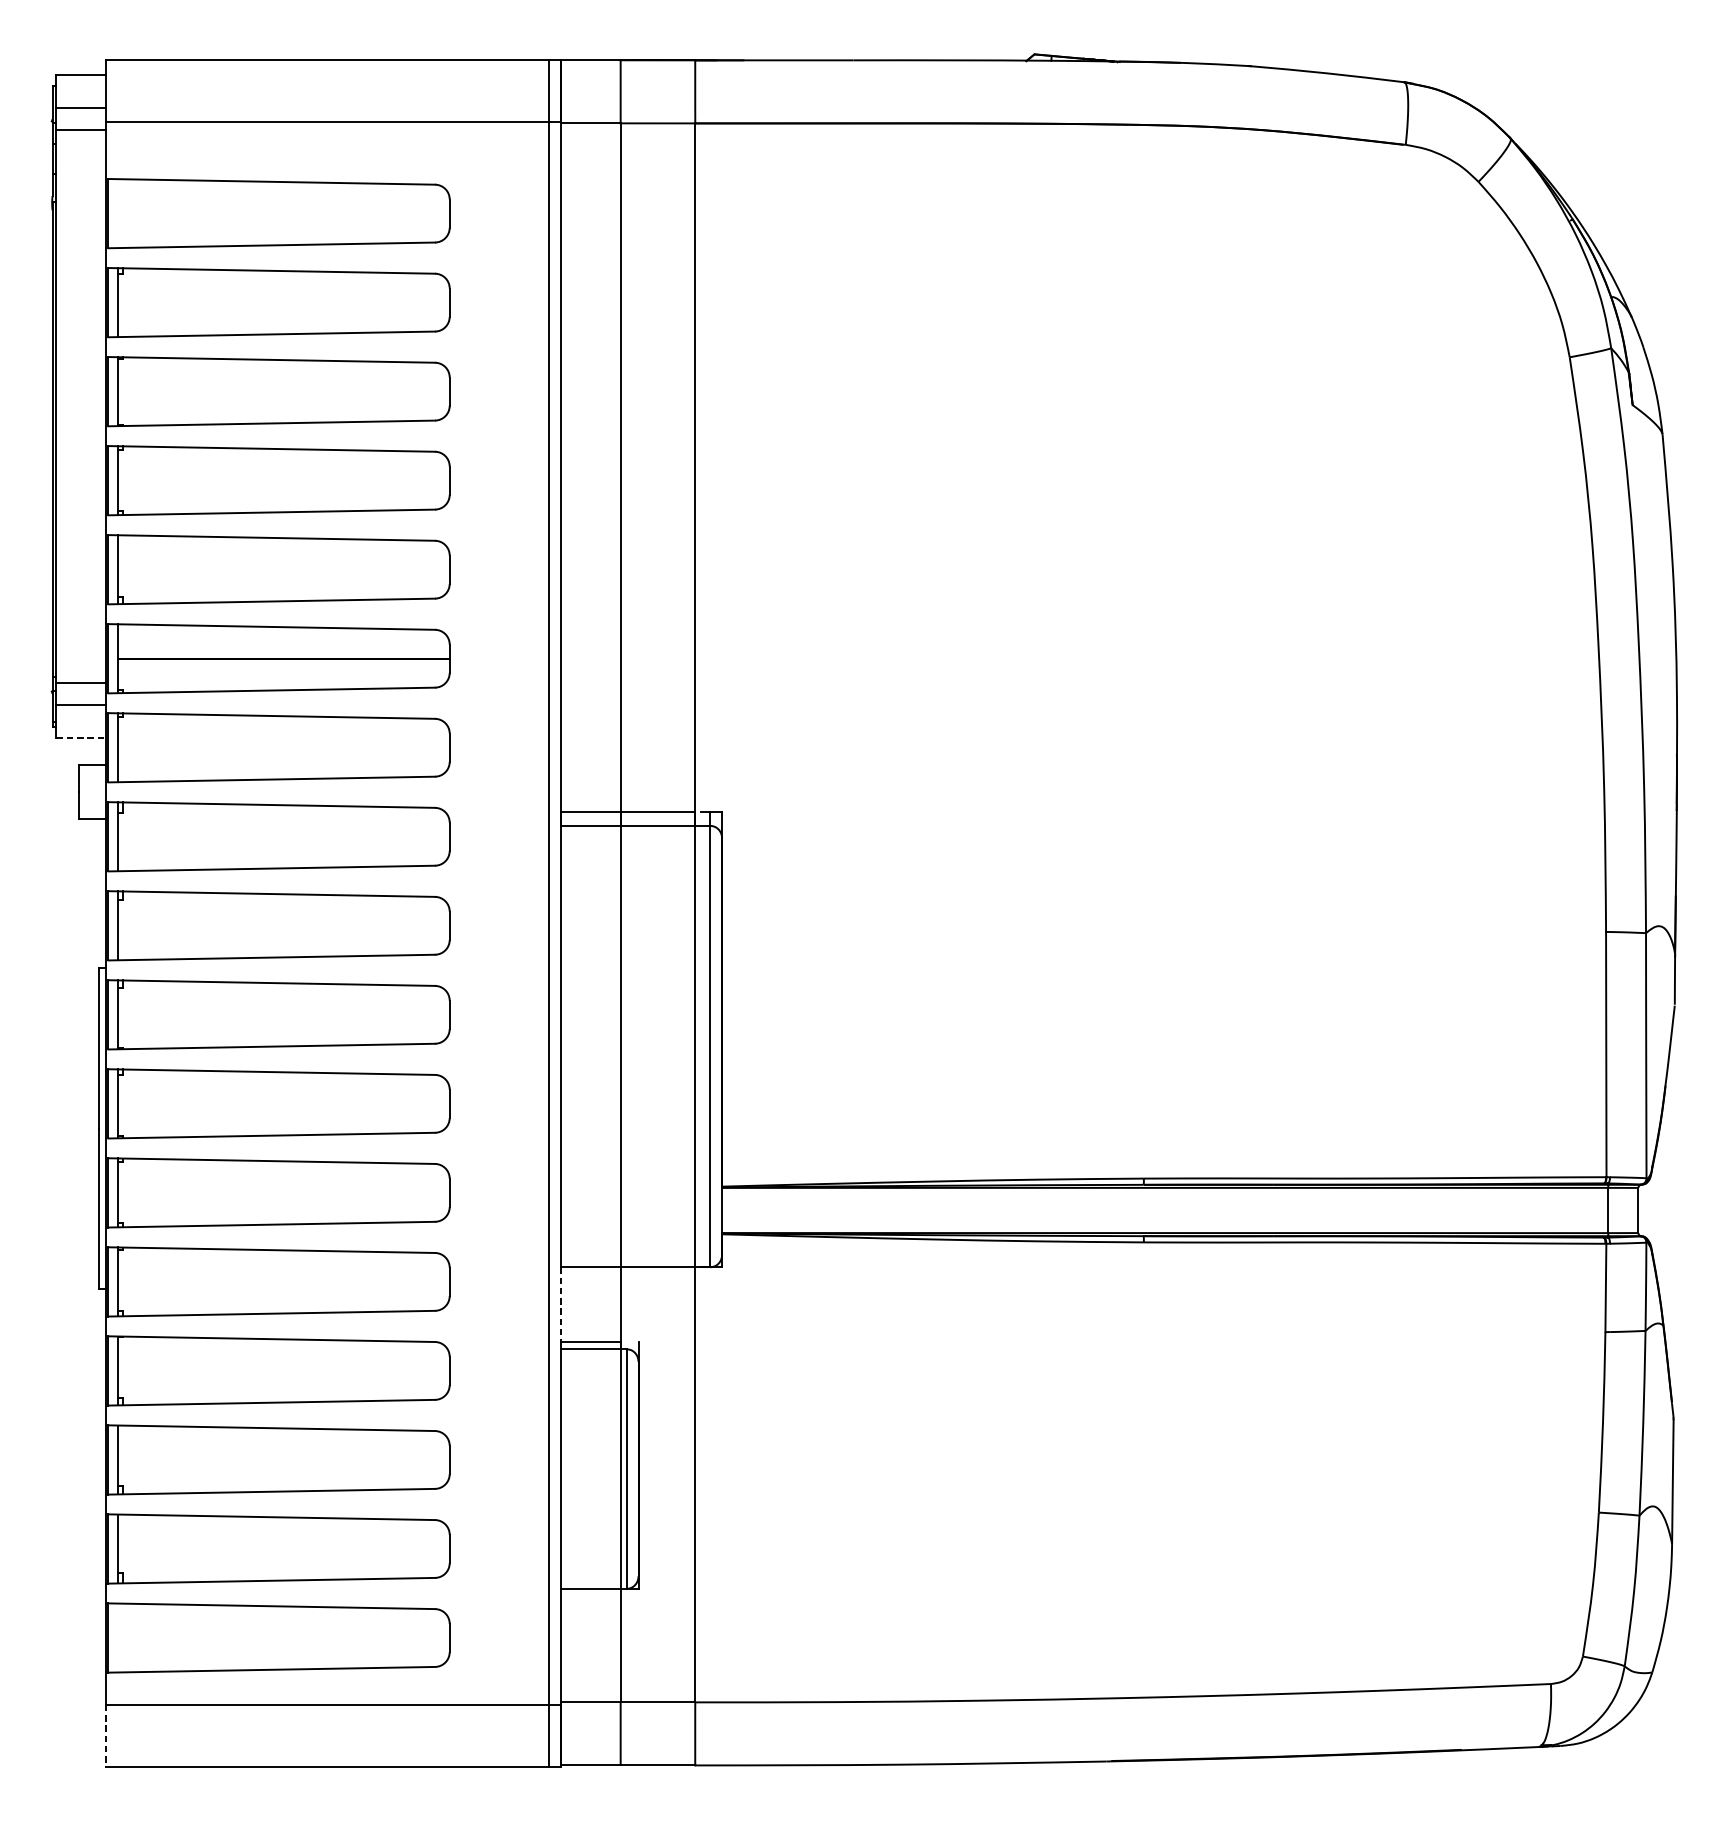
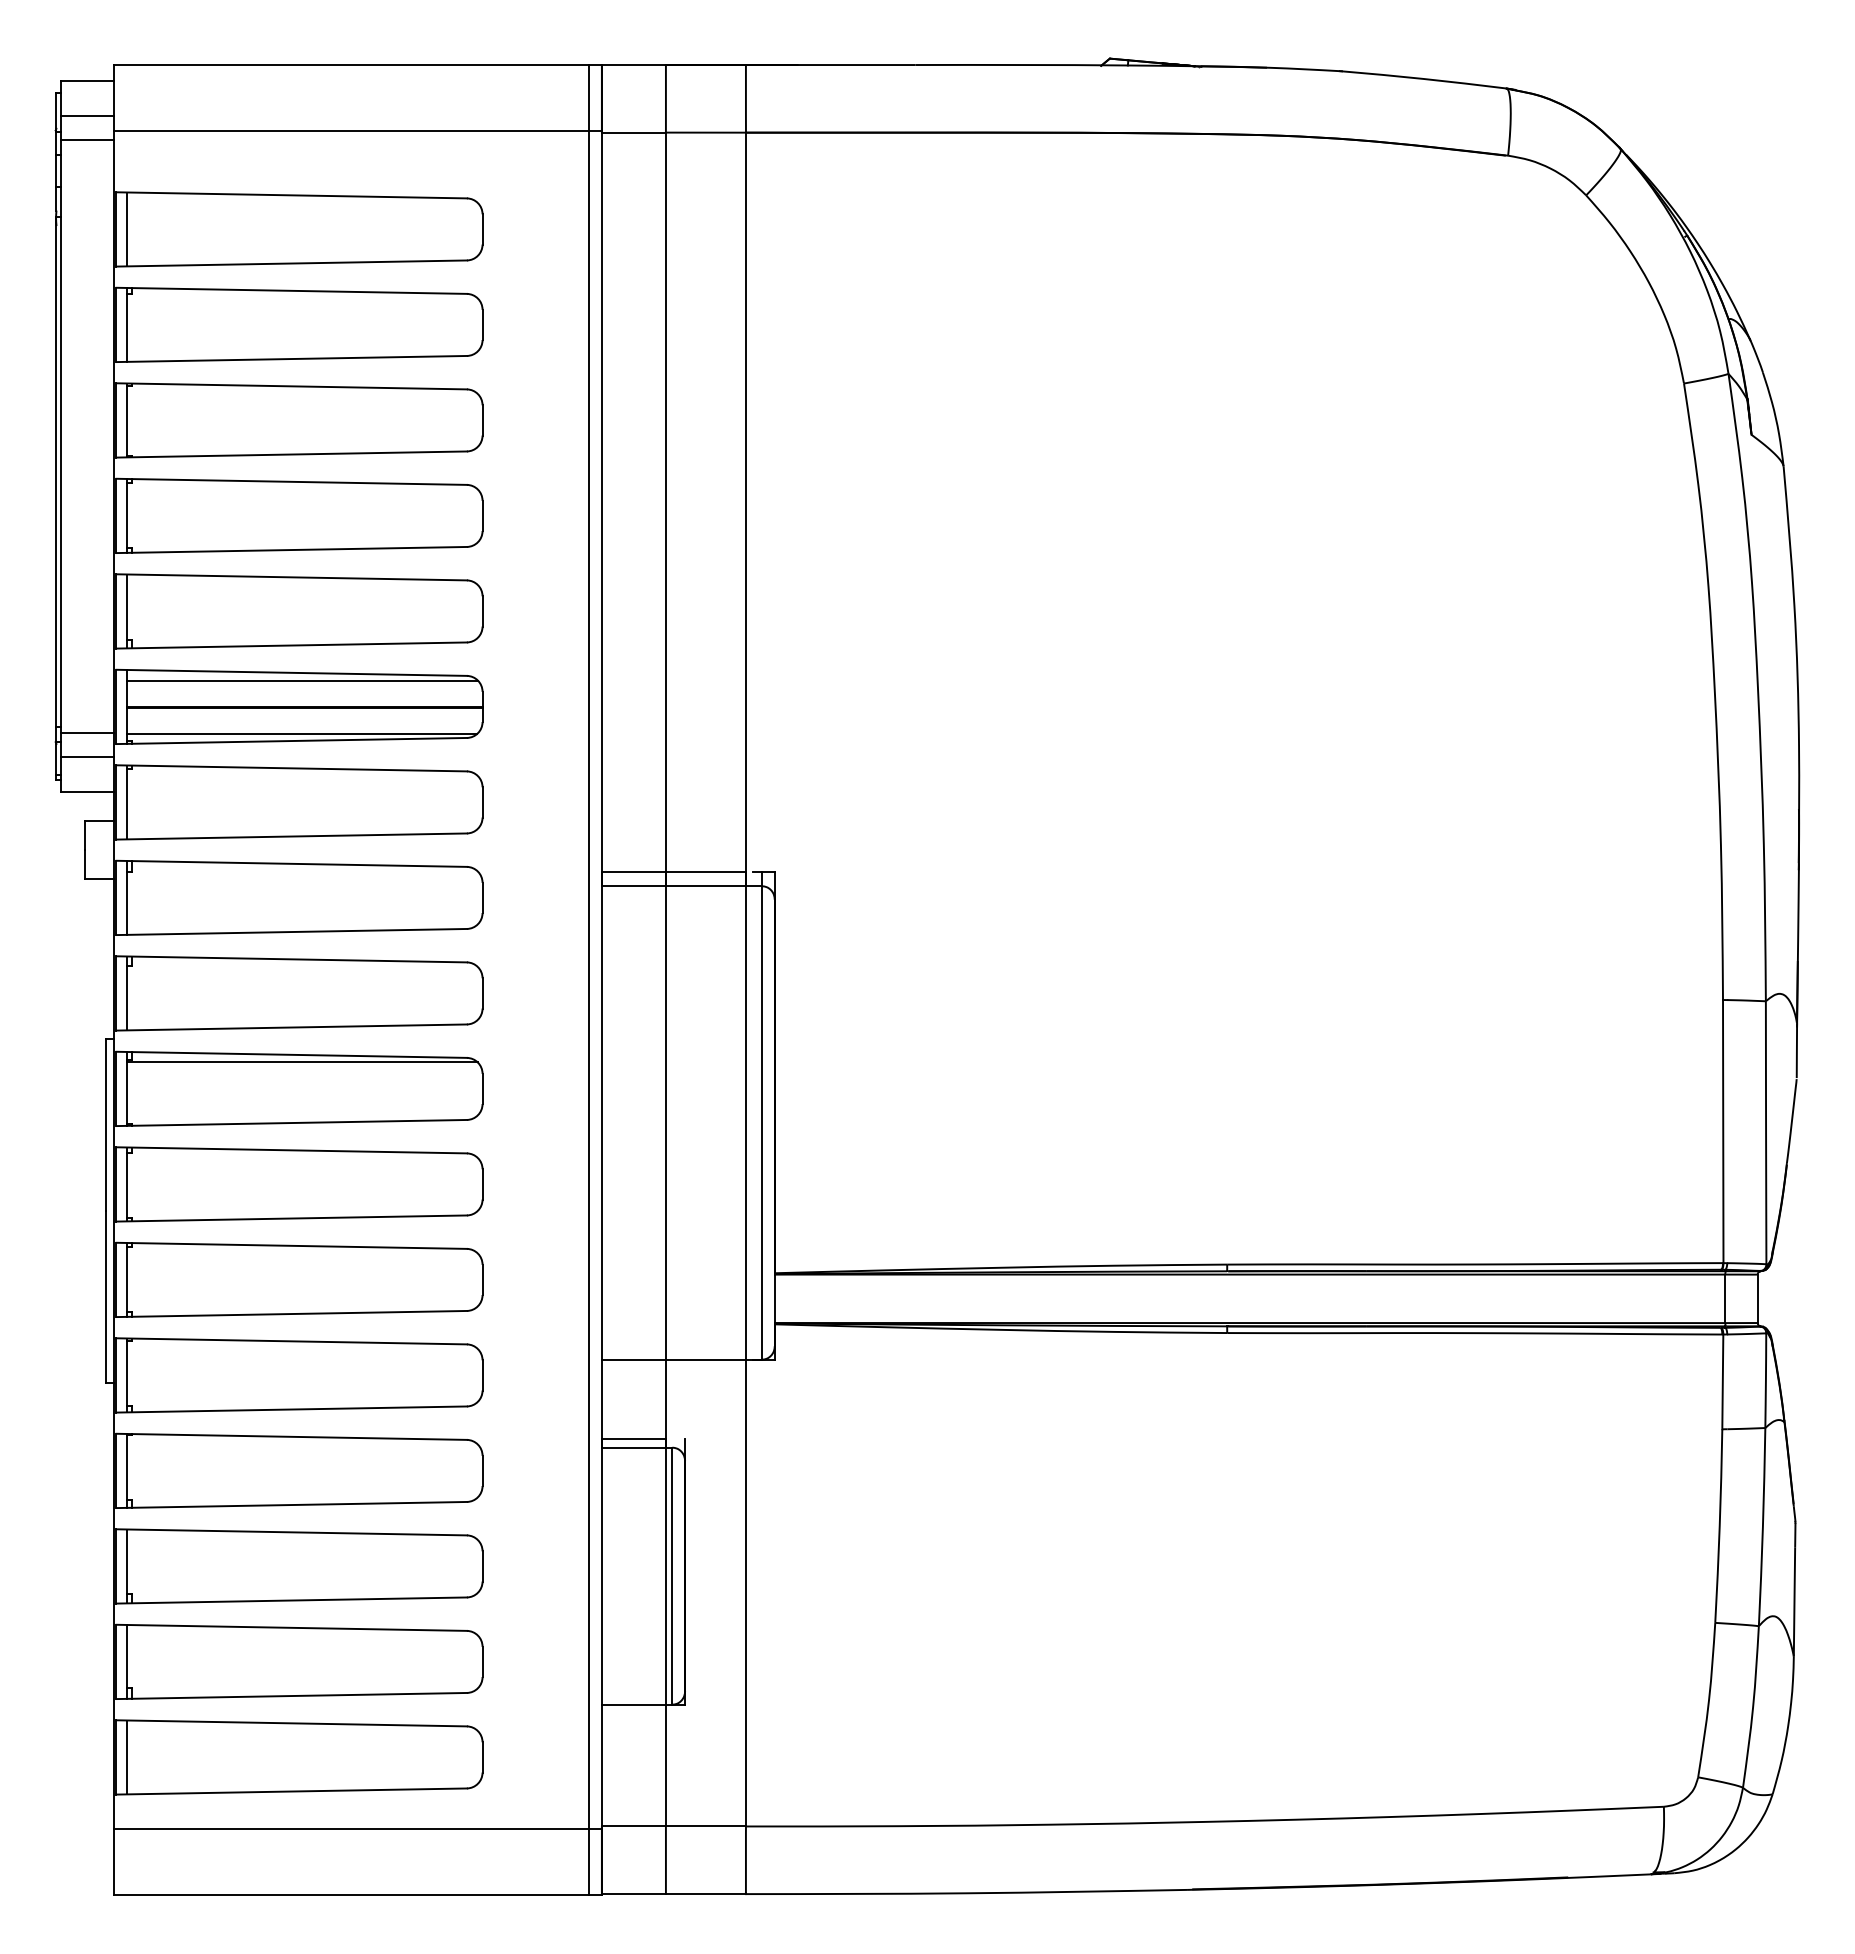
line: (118, 213) -> (127, 229), added
line: (281, 634) -> (302, 680), added
line: (281, 683) -> (302, 733), added
line: (81, 737) -> (87, 791), dashed -> solid
line: (281, 990) -> (302, 1062), added
line: (560, 1308) -> (601, 1403), dashed -> solid
line: (118, 1638) -> (127, 1757), added
line: (105, 1735) -> (113, 1862), dashed -> solid

